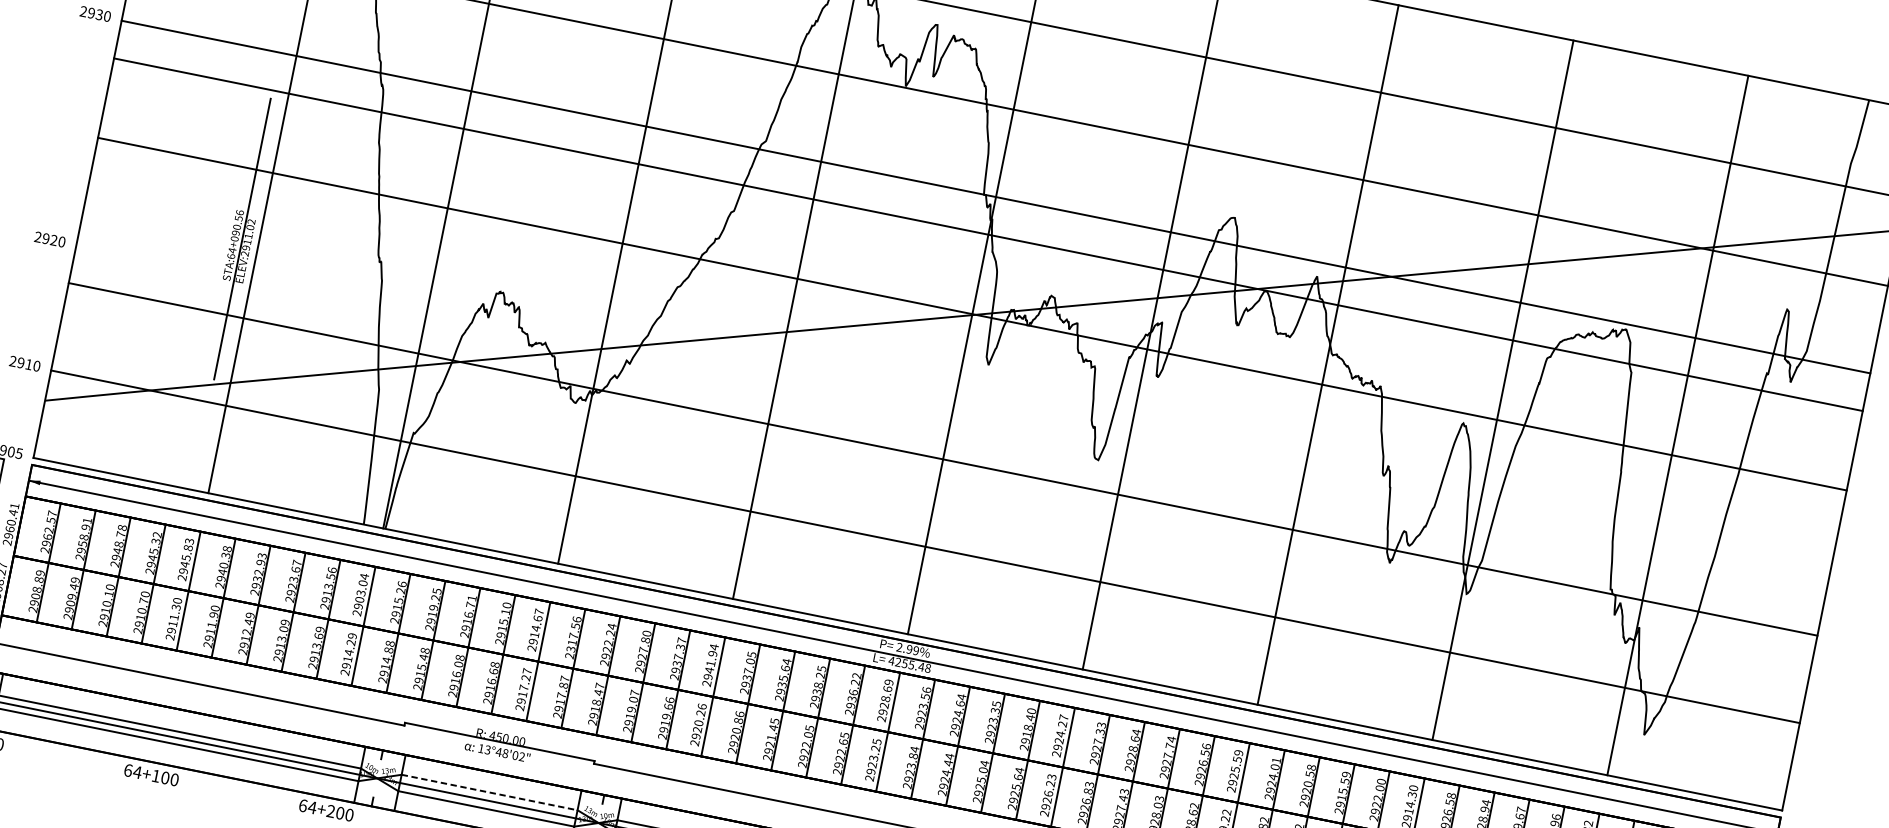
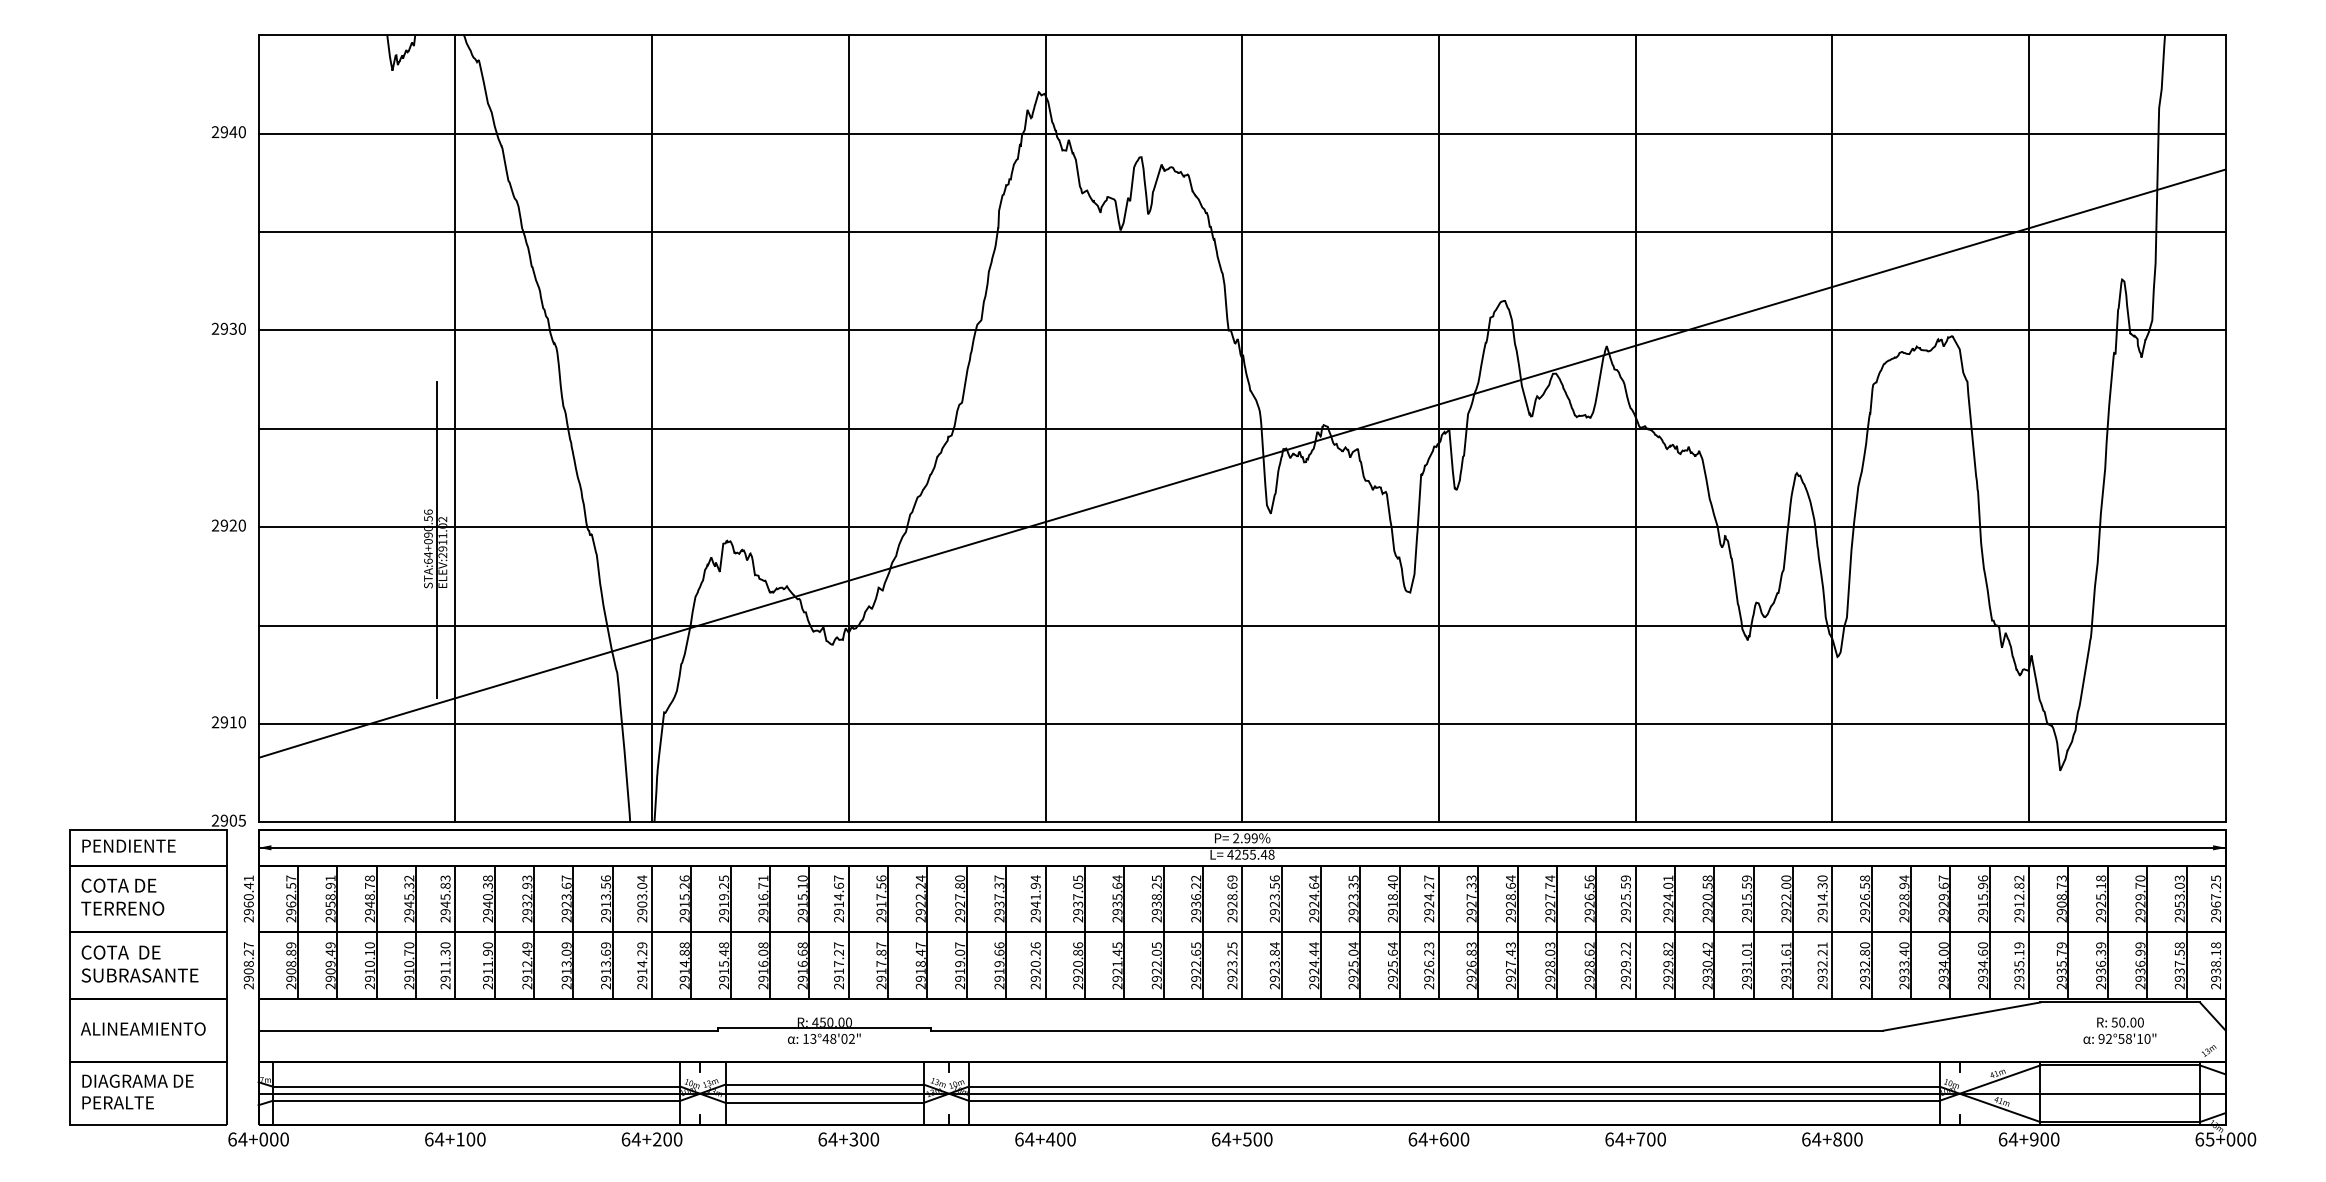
line: (987, 234) -> (1241, 428), moved
text: (49, 239) -> (228, 525), moved
line: (971, 314) -> (1241, 527), moved
text: (571, 649) -> (881, 912), 2317.56 -> 2917.56
line: (489, 792) -> (824, 1084), dashed -> solid

